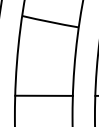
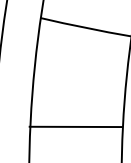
line: (43, 95) -> (75, 126), moved

